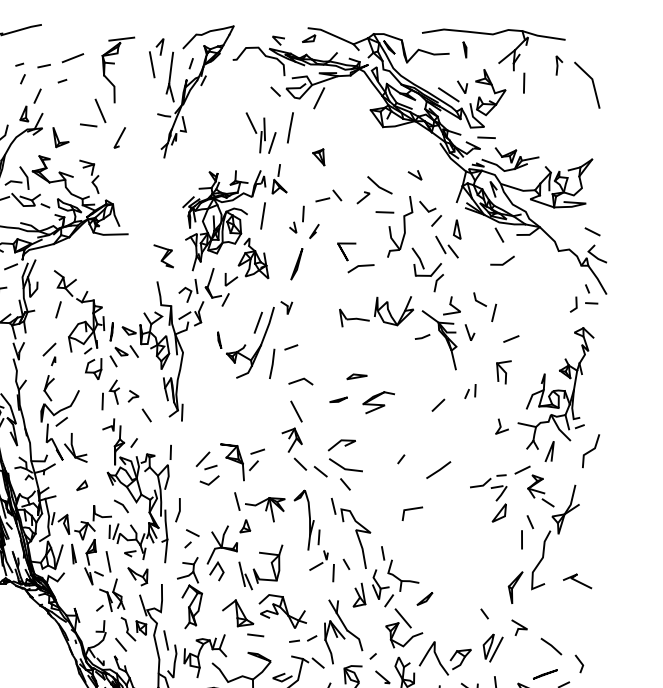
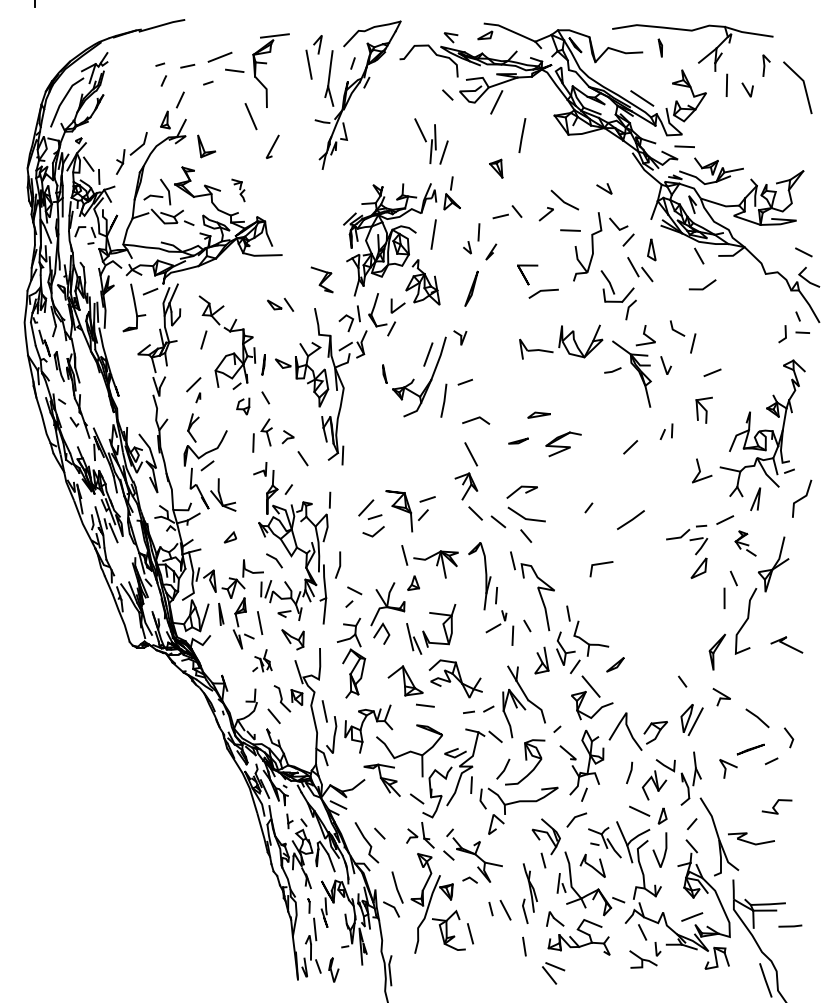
line: (462, 86) -> (747, 89), moved
line: (88, 125) -> (234, 70), moved
line: (290, 127) -> (522, 135), moved
part: (89, 176) -> (238, 190), size x0.6
part: (126, 351) -> (280, 304), moved
part: (92, 369) -> (242, 406), size x0.7
part: (501, 426) -> (701, 471), size x1.4
part: (540, 490) -> (745, 543), size x0.7
part: (110, 595) -> (262, 660), size x0.6

